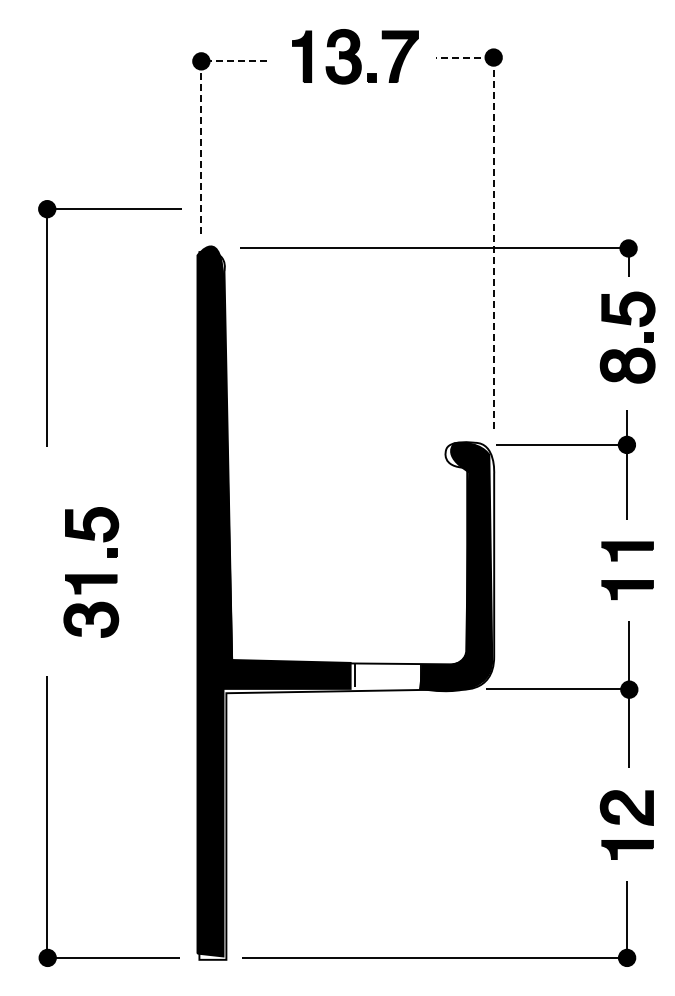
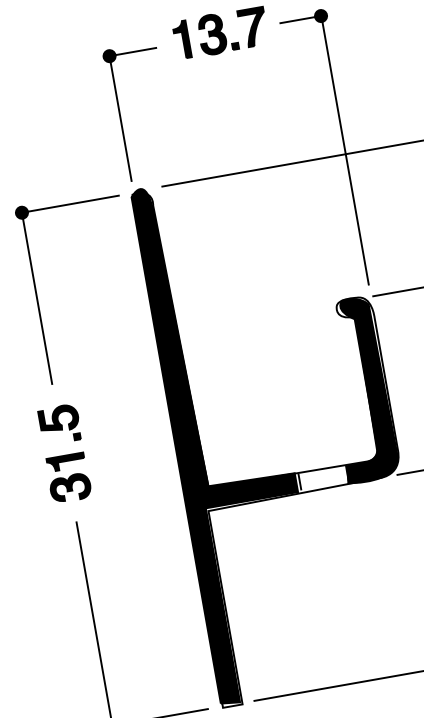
line: (201, 115) -> (116, 95), dashed -> solid
line: (494, 213) -> (341, 129), dashed -> solid
part: (47, 323) -> (36, 295), moved
part: (91, 572) -> (64, 453), moved

